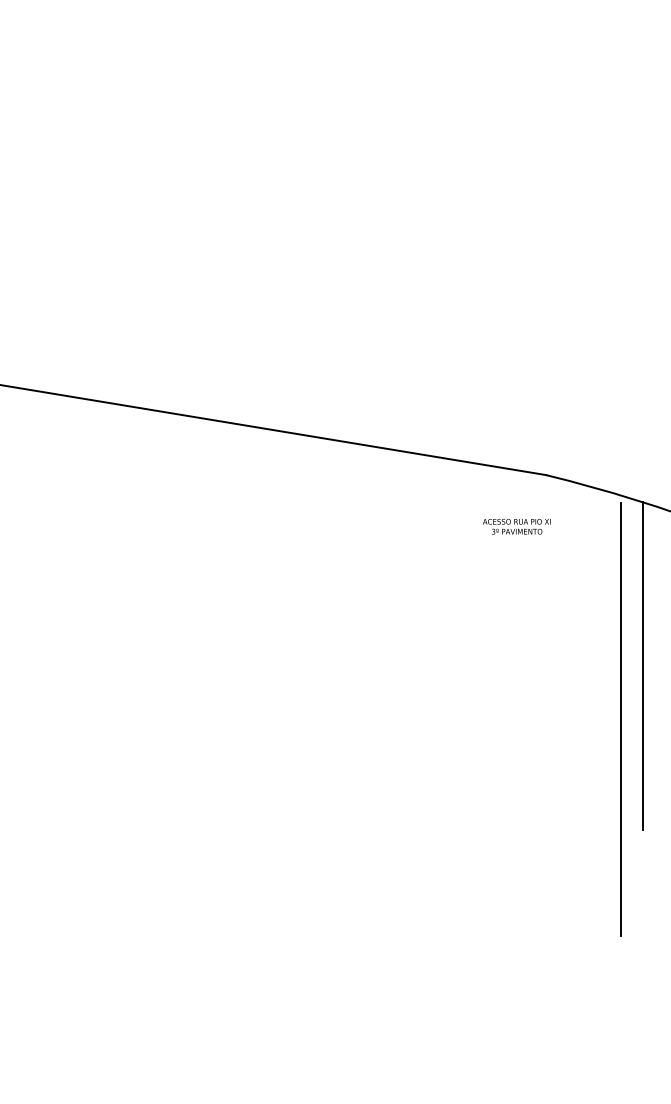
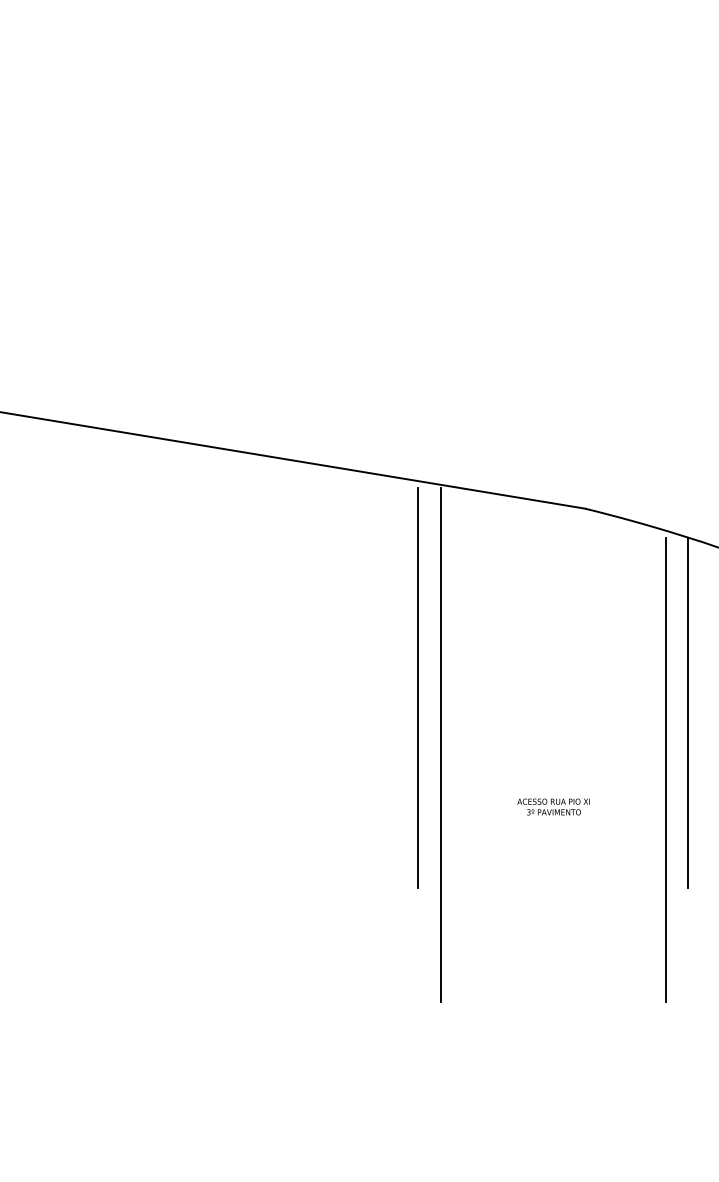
text: (516, 526) -> (553, 806), moved
line: (390, 642) -> (418, 687), added
line: (411, 696) -> (440, 745), added

